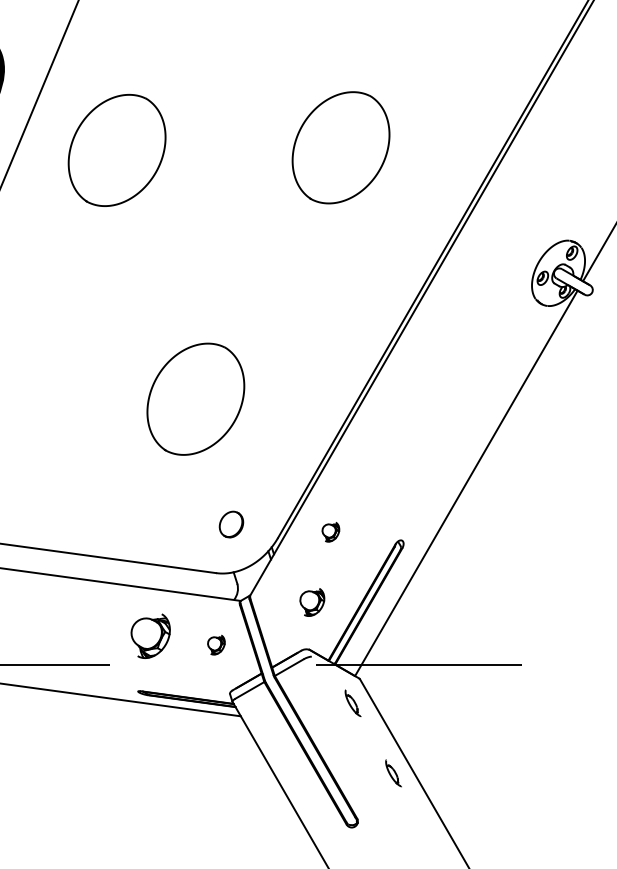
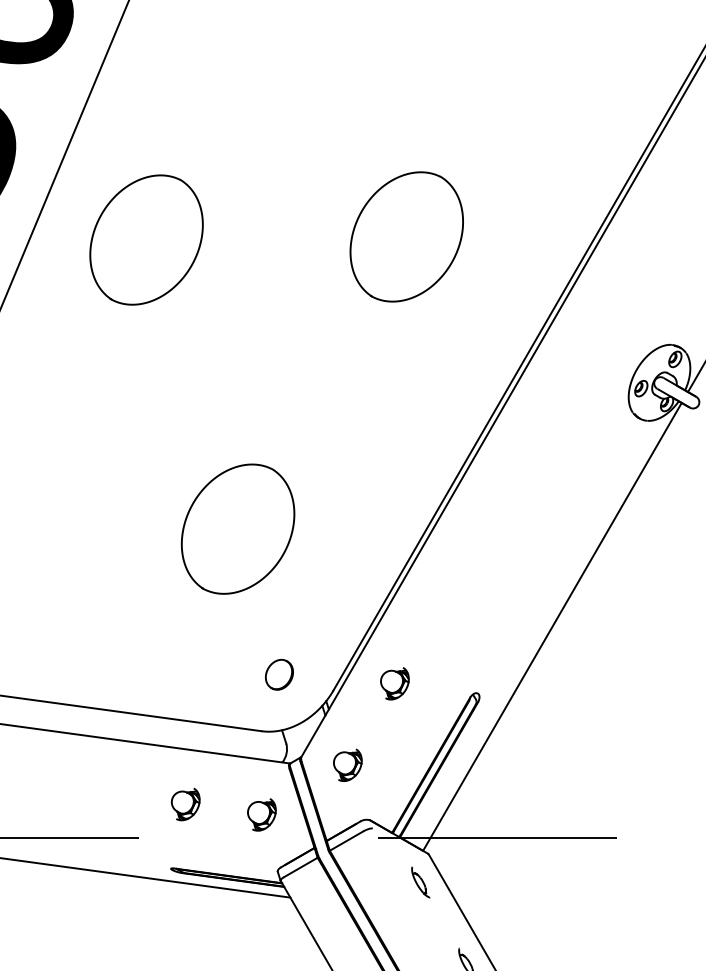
part: (330, 531) -> (394, 682), size x1.43
part: (312, 602) -> (348, 765), moved
part: (150, 635) -> (185, 803), size x0.62
part: (216, 644) -> (262, 814), size x1.43

